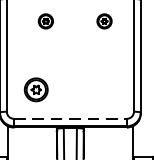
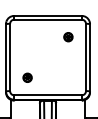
part: (46, 21) -> (33, 37), removed
part: (35, 88) -> (27, 77), size x0.62
line: (71, 119) -> (48, 95), dashed -> solid

